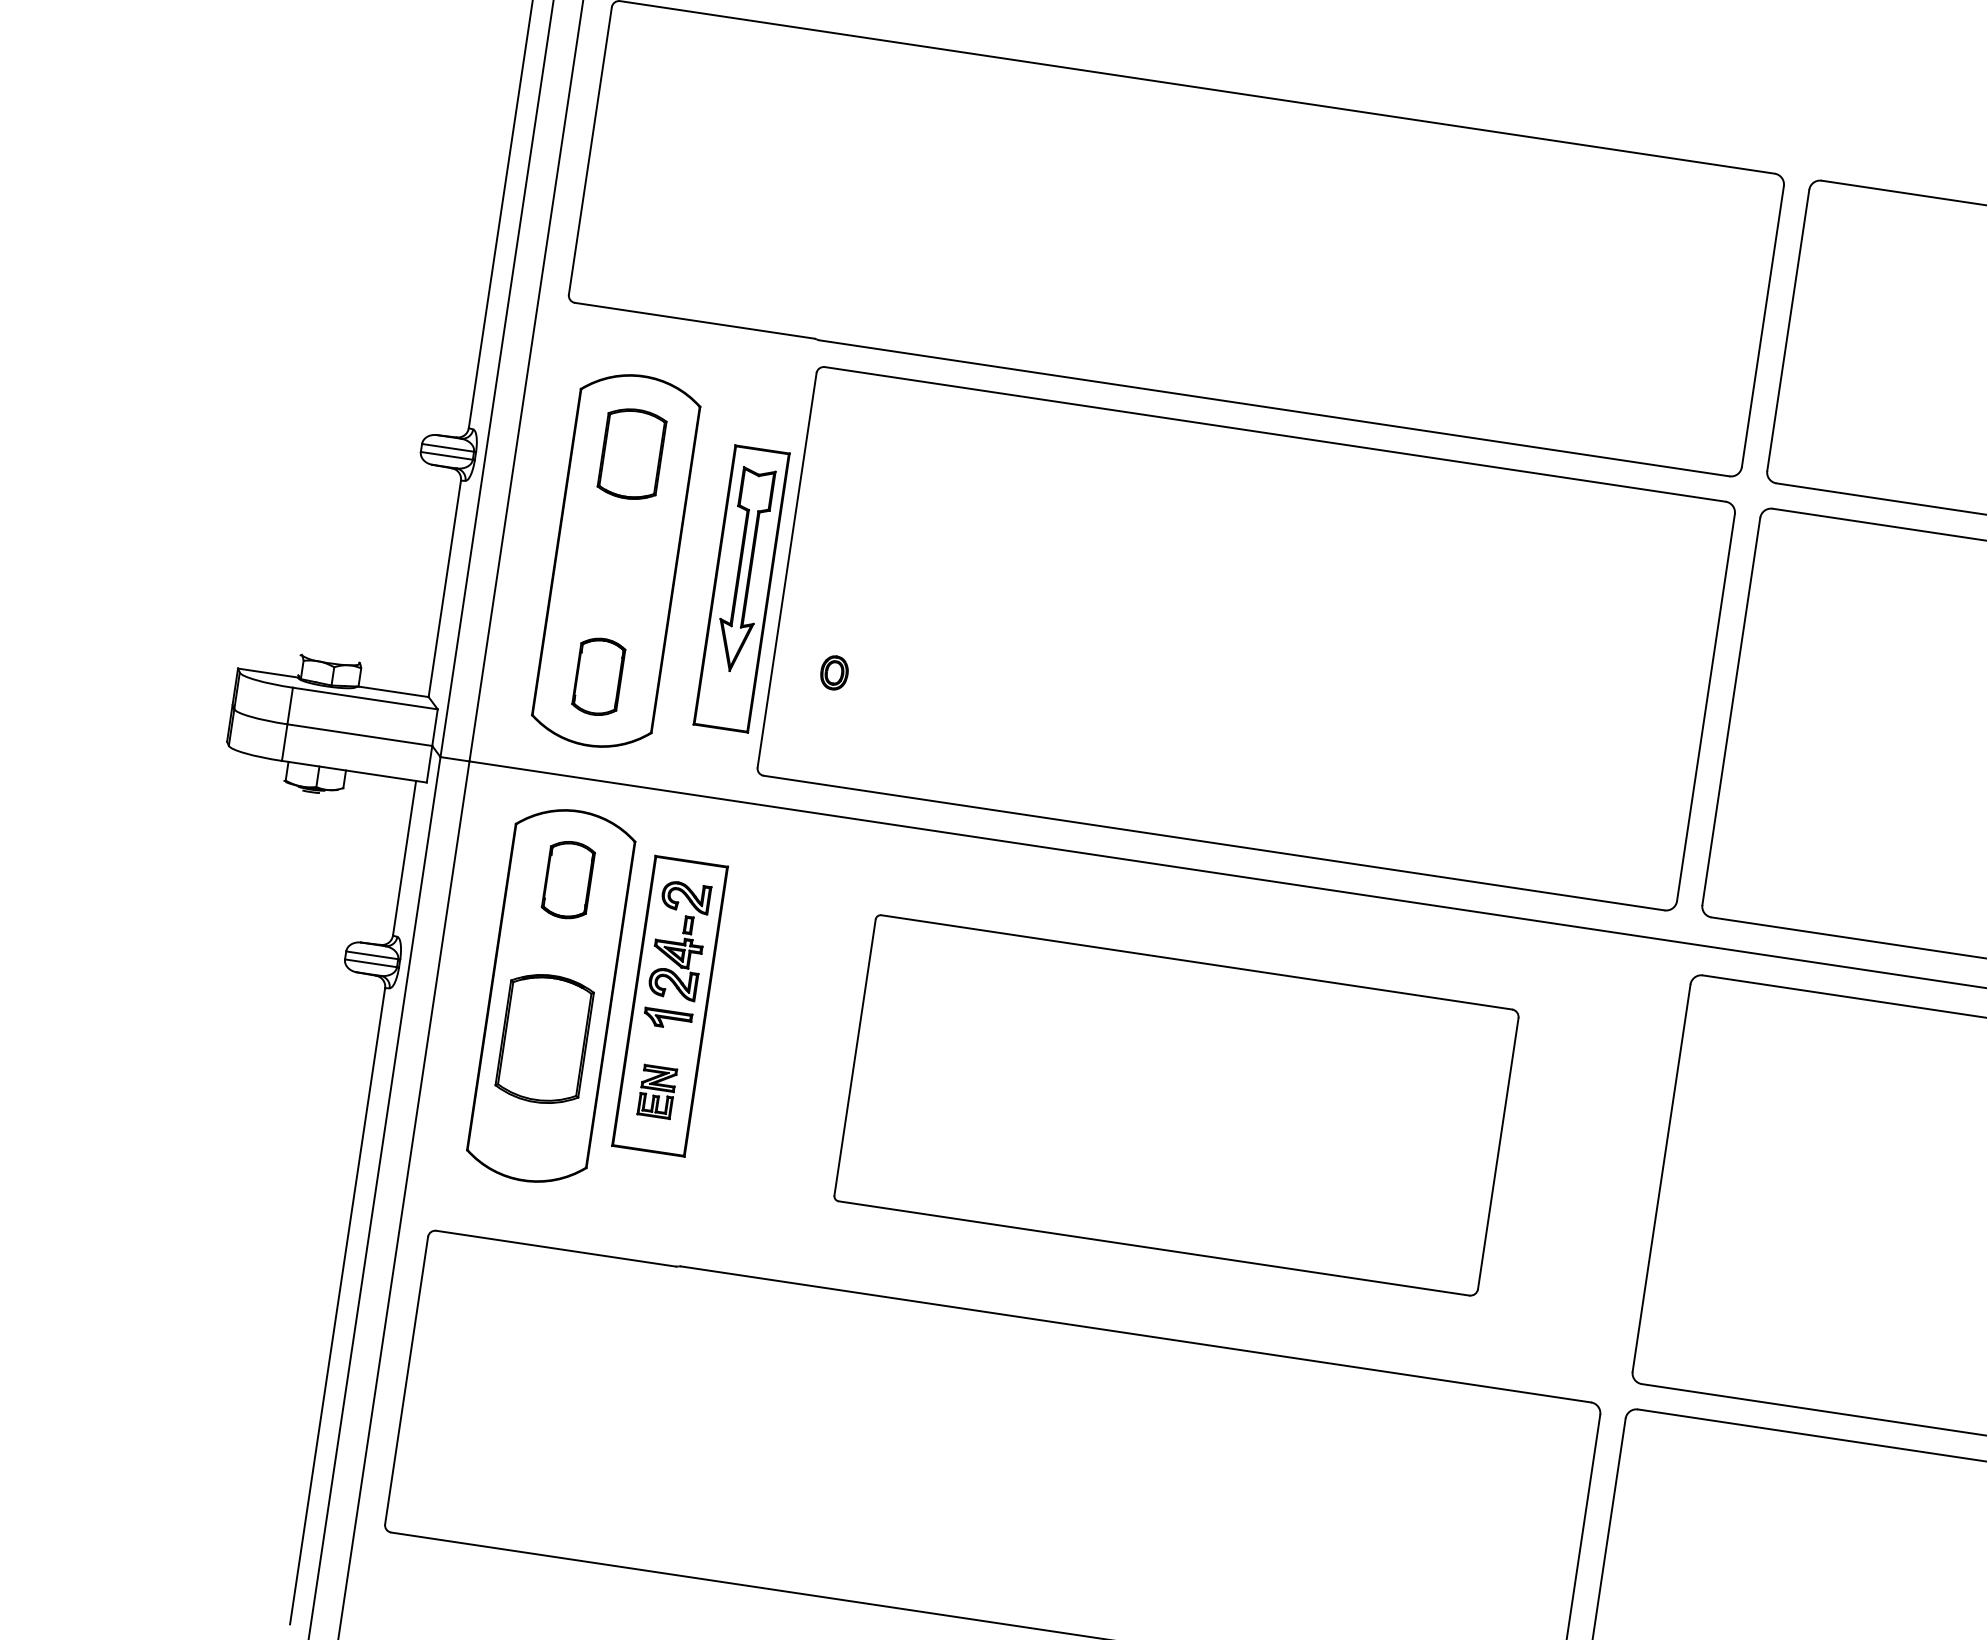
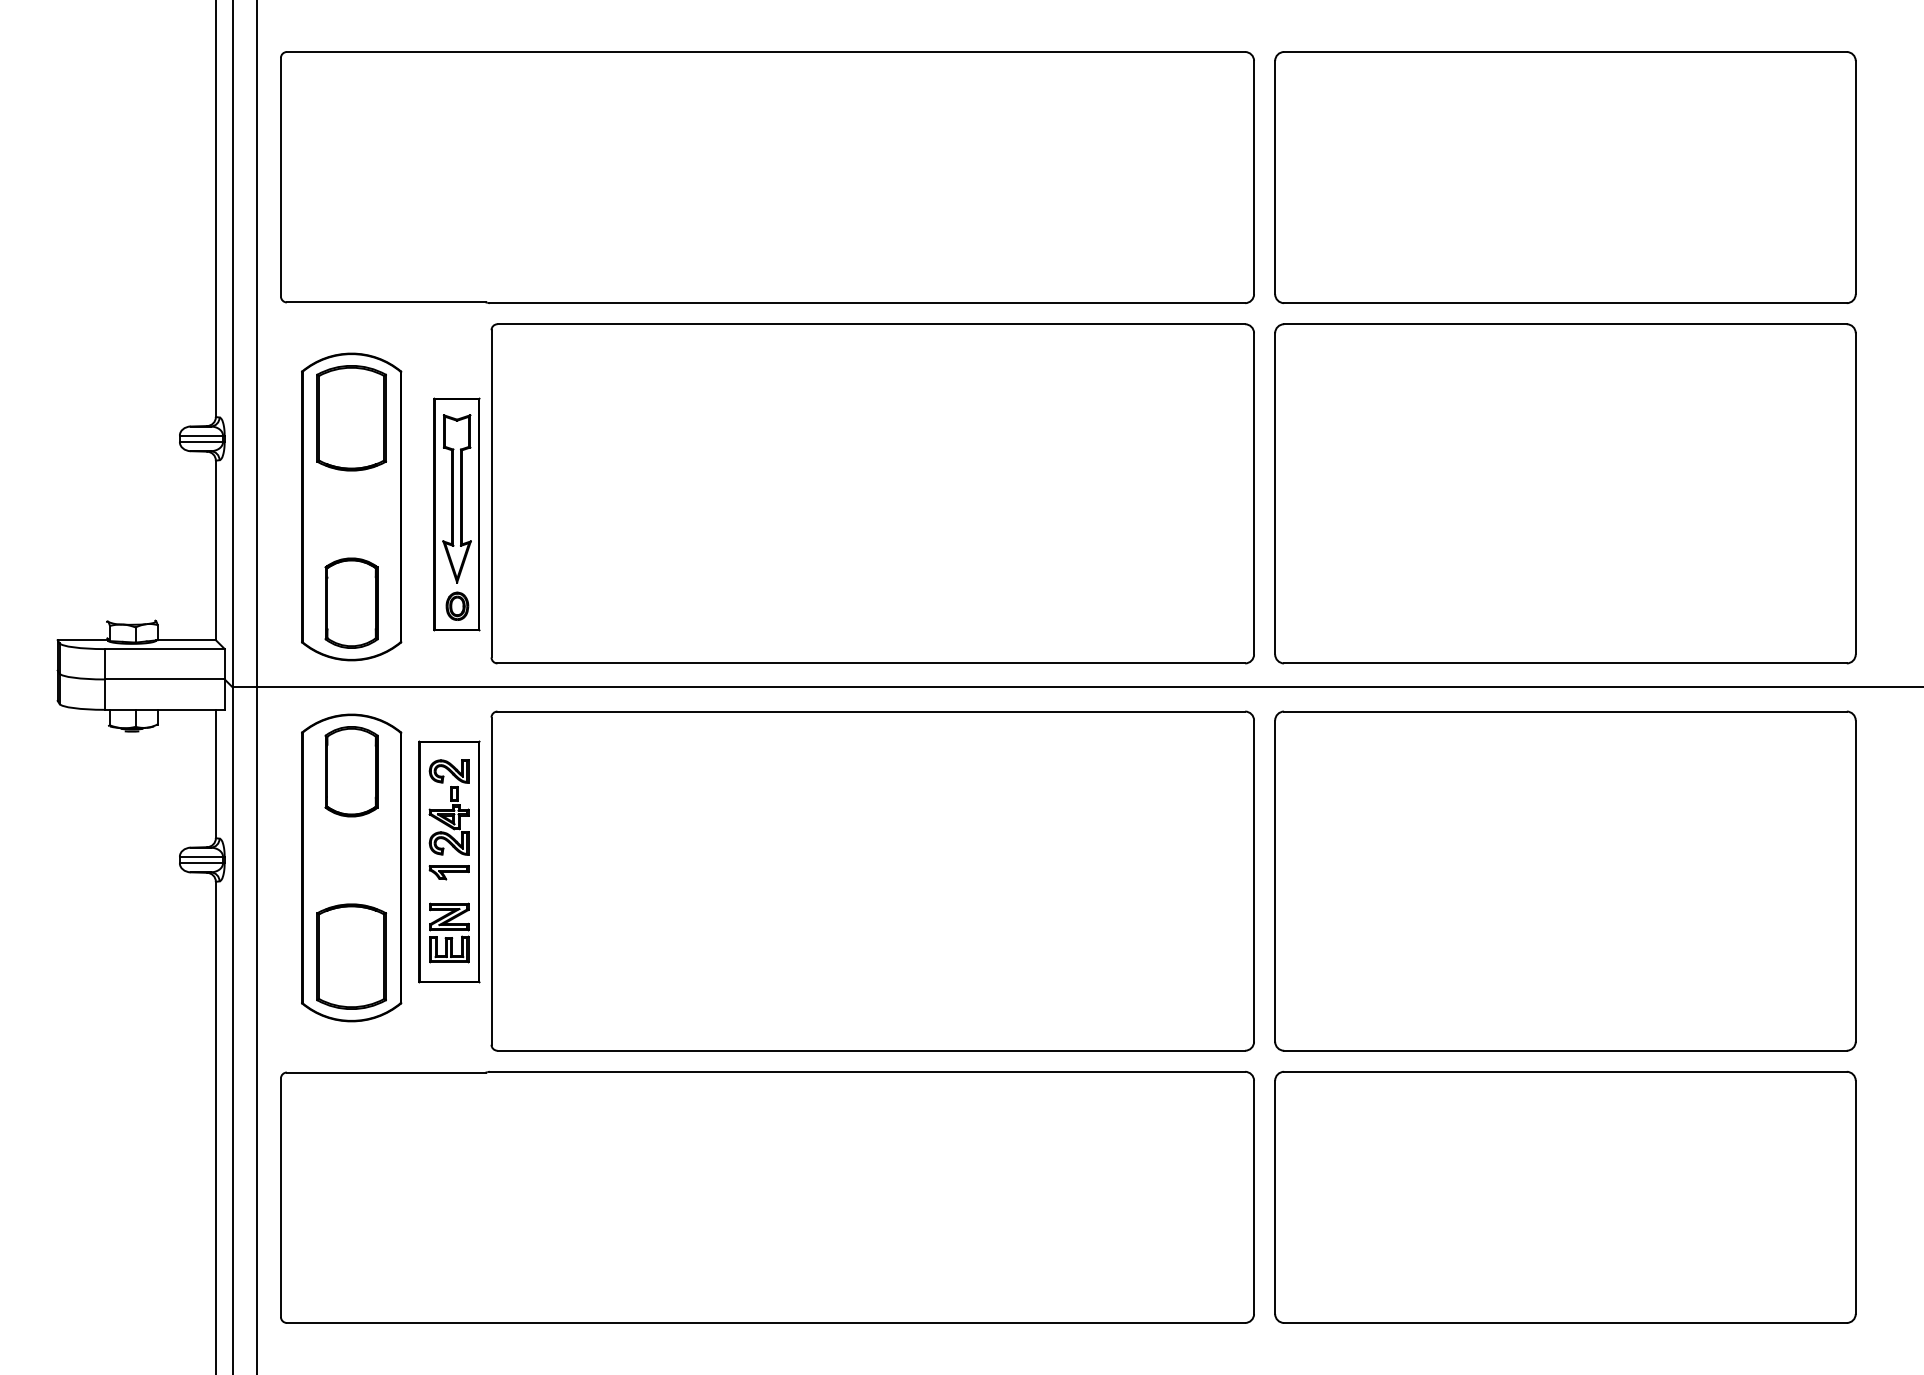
part: (631, 454) -> (351, 418), size x1.43
part: (834, 671) -> (457, 605), moved
part: (598, 676) -> (351, 602), size x1.43
part: (568, 879) -> (351, 771), size x1.43
part: (544, 1038) -> (351, 956), moved
part: (657, 1091) -> (449, 932), size x1.43
part: (1176, 1104) -> (872, 880), size x1.43

